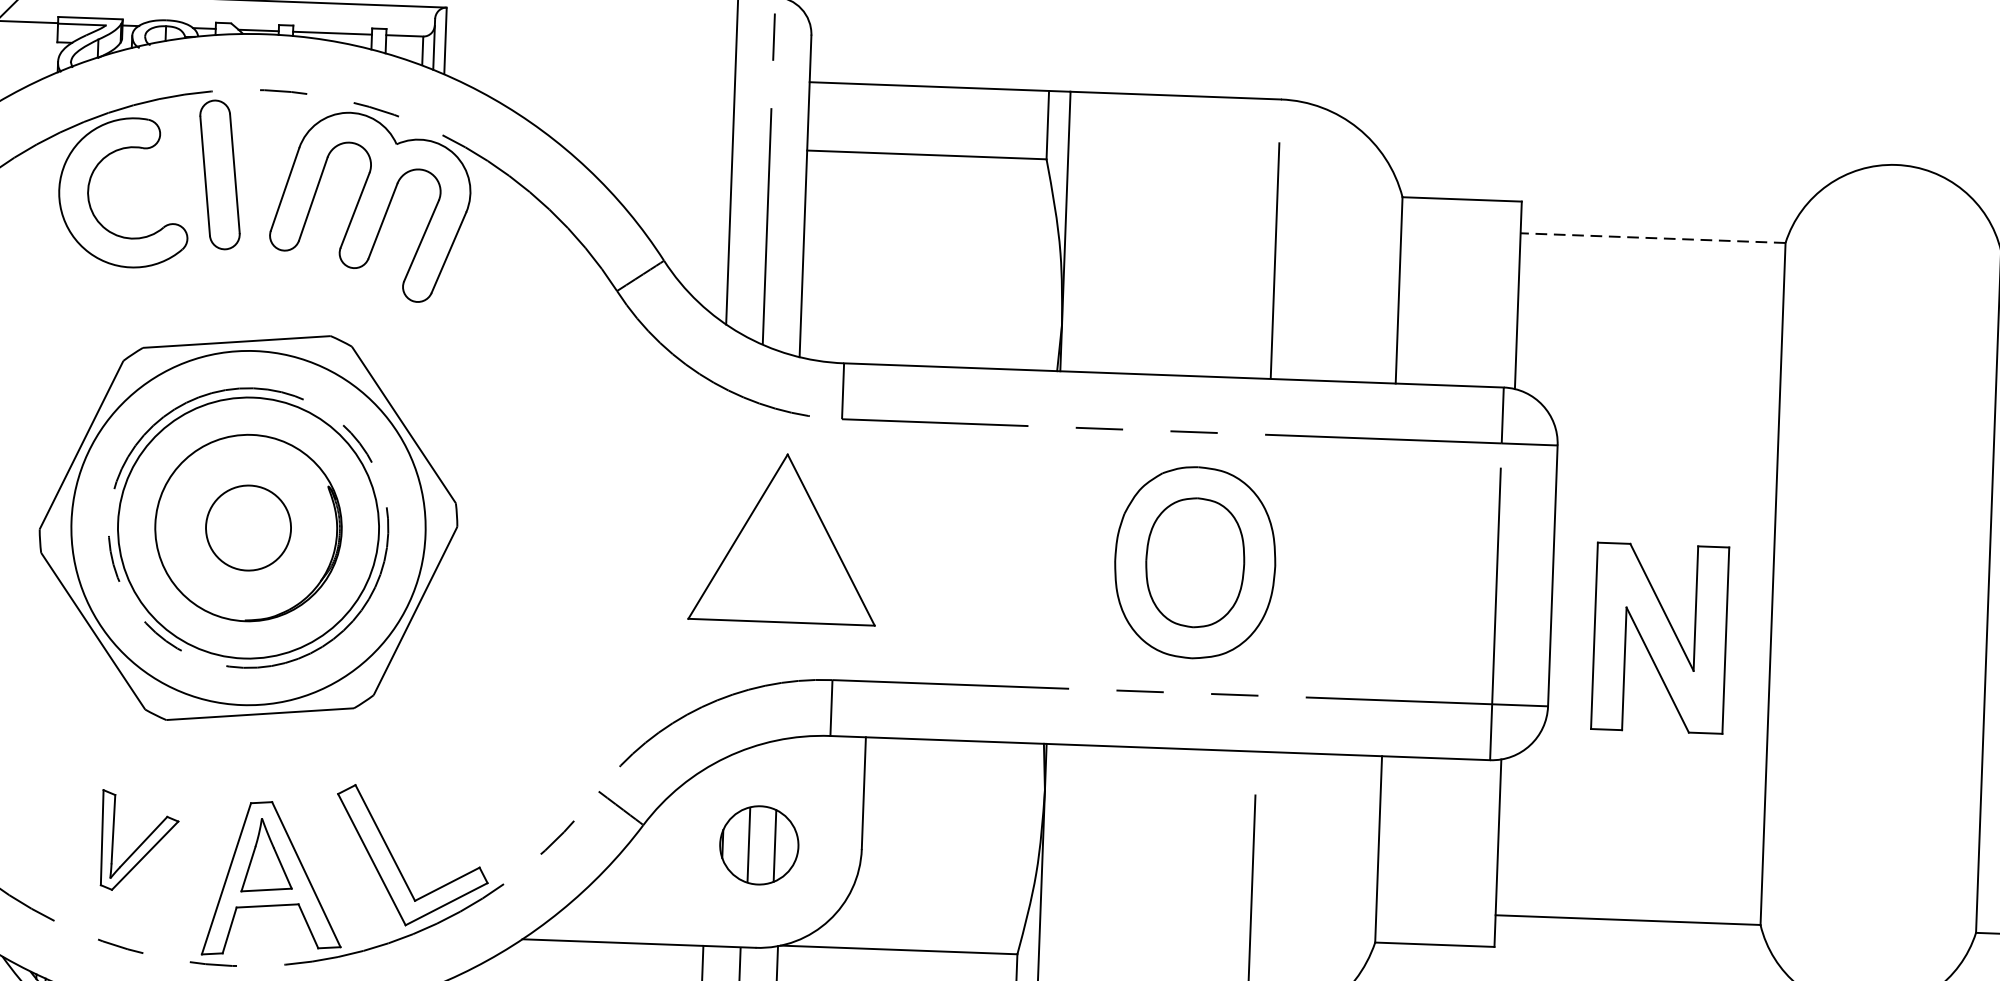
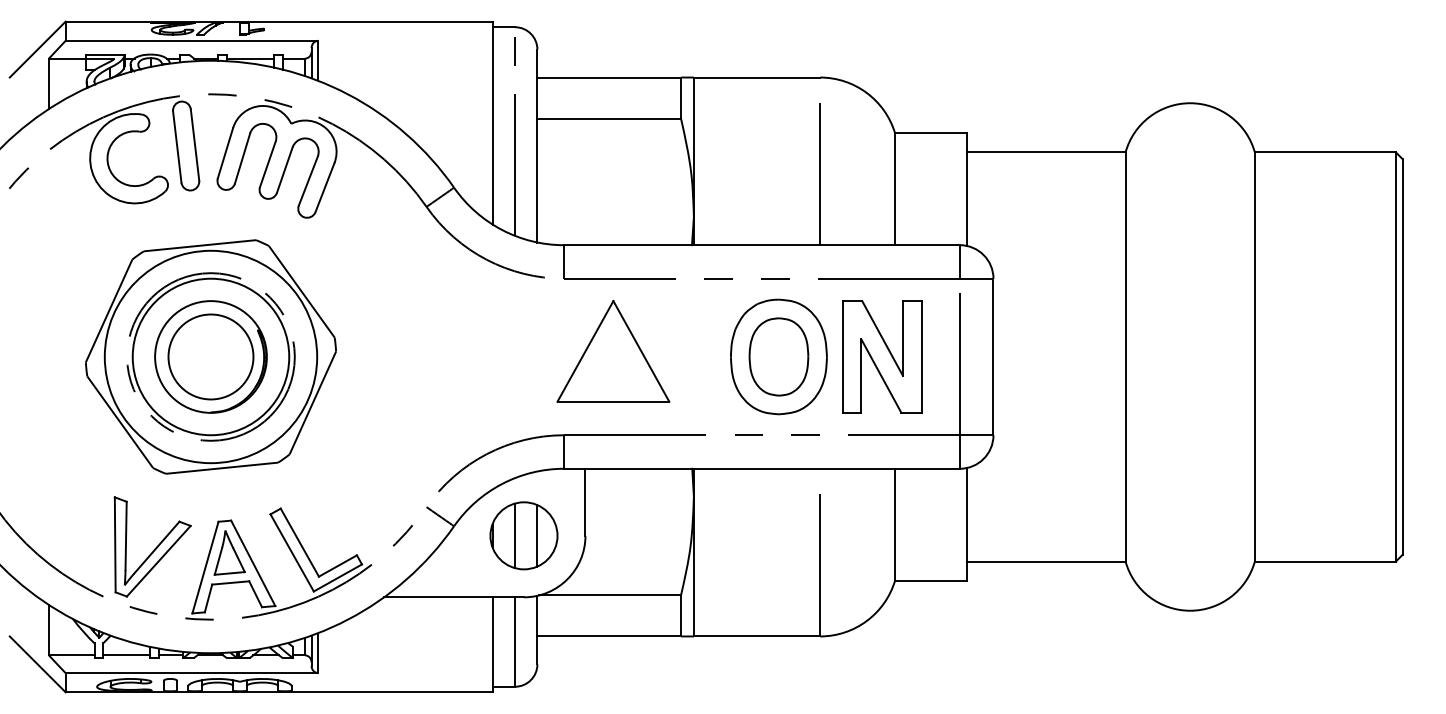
line: (1652, 238) -> (1045, 152), dashed -> solid
circle: (247, 527) -> (210, 356), size x1.67
part: (784, 538) -> (613, 351), moved
part: (1660, 637) -> (882, 356), moved
part: (139, 840) -> (152, 546), size x1.67
part: (758, 844) -> (523, 535), size x1.43

